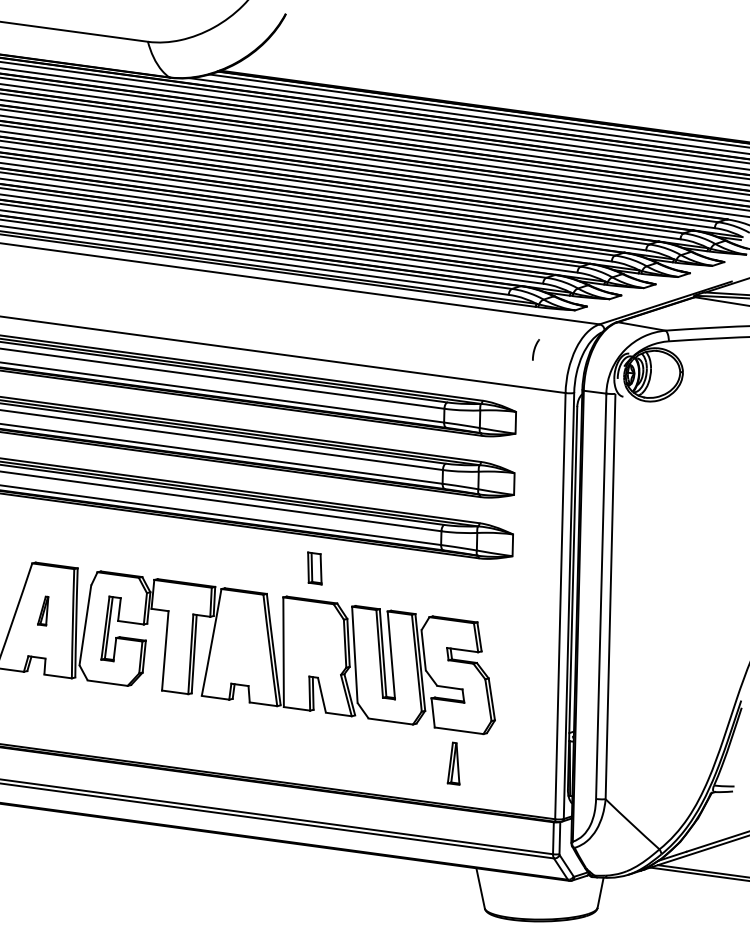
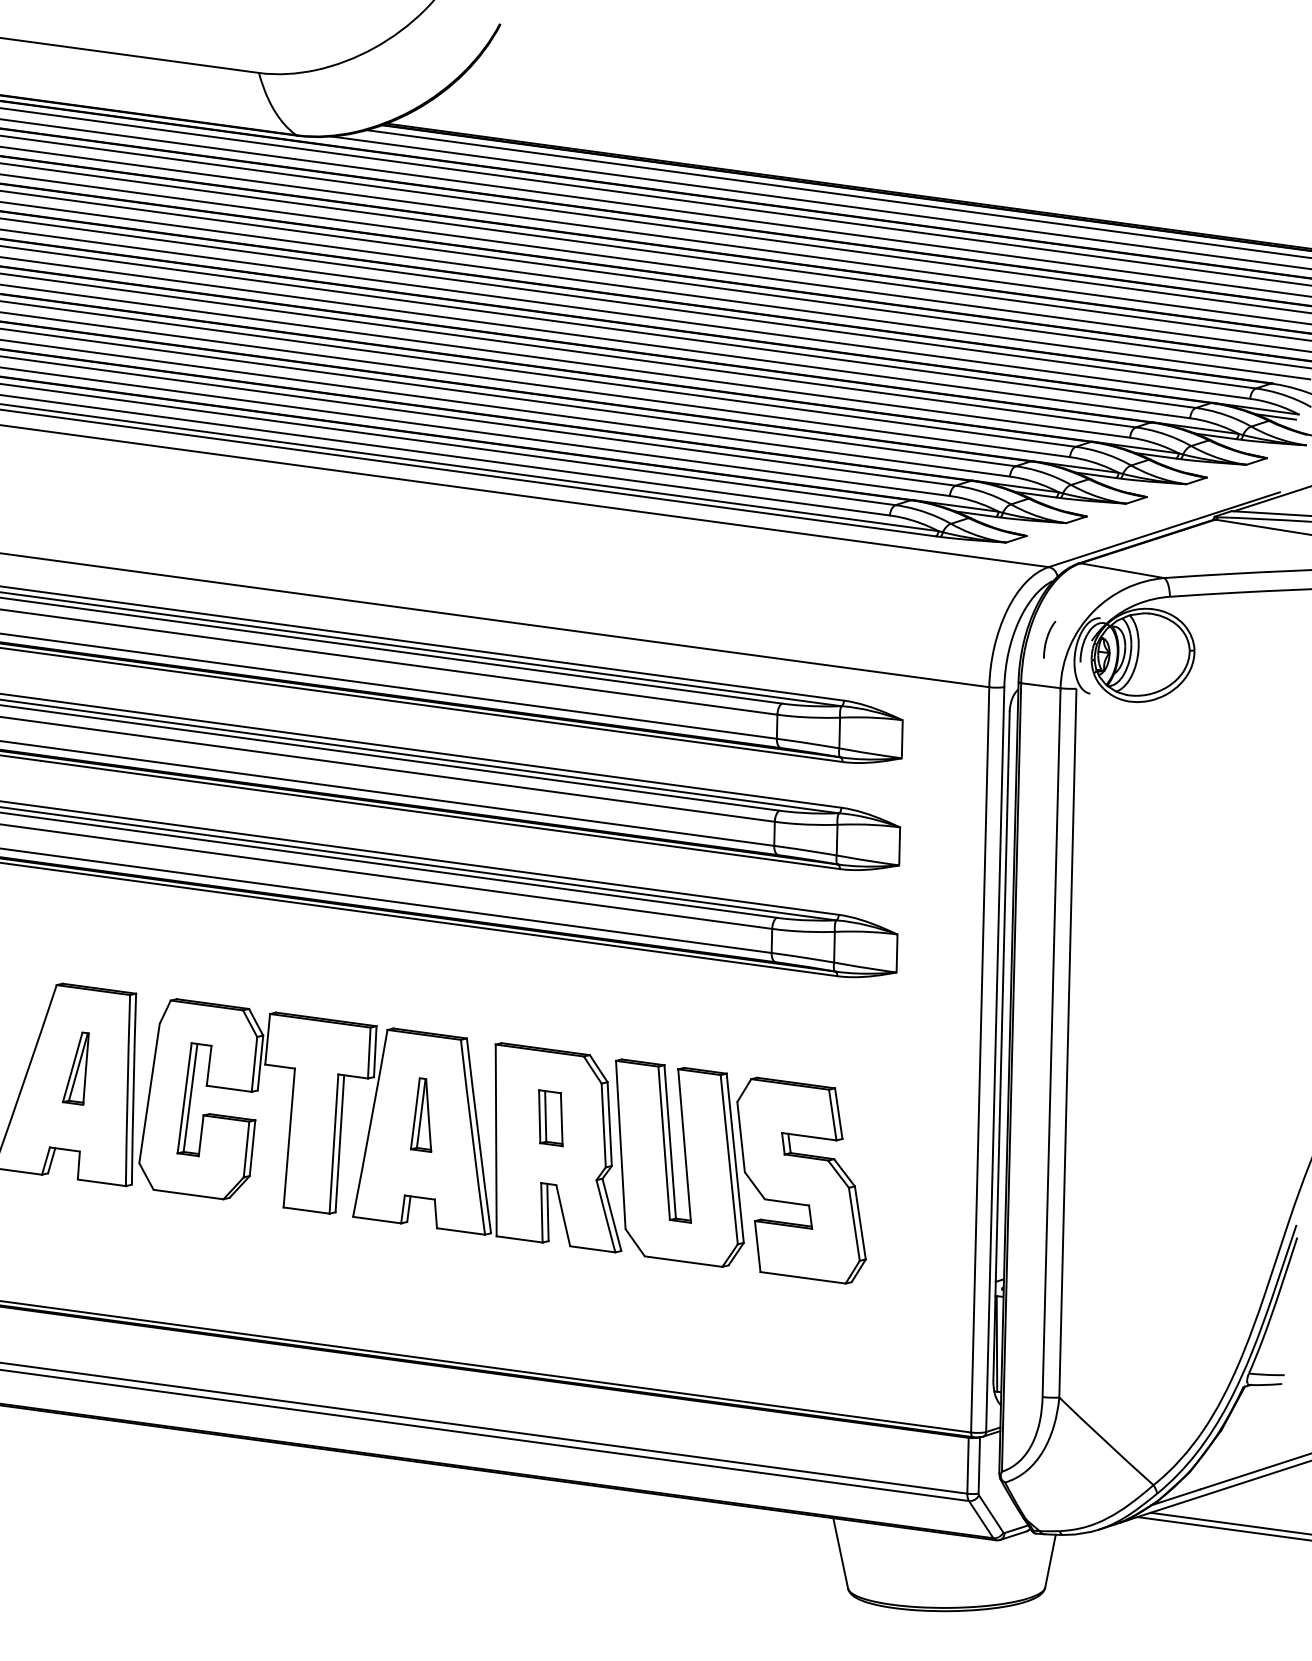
part: (535, 349) -> (1048, 639), moved
part: (314, 568) -> (550, 1118), moved
part: (42, 610) -> (74, 1067), size x1.43
part: (453, 763) -> (420, 1114), moved

